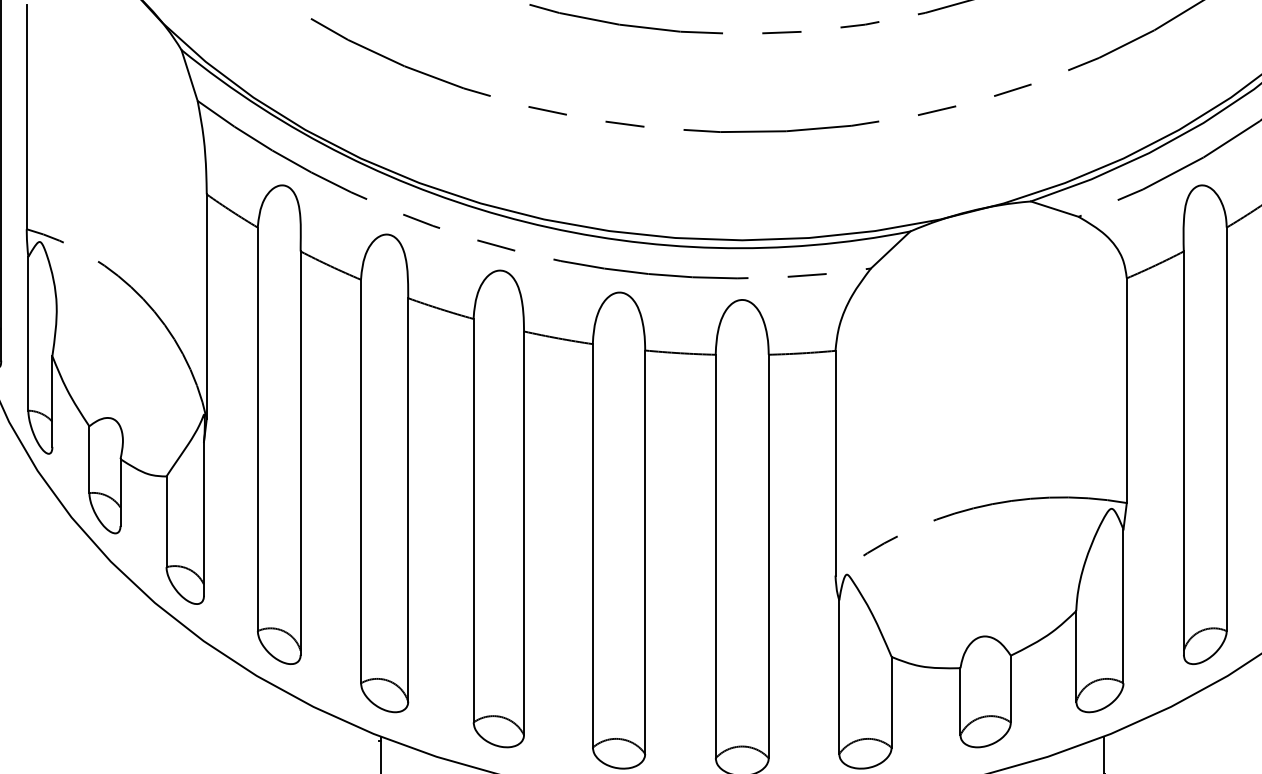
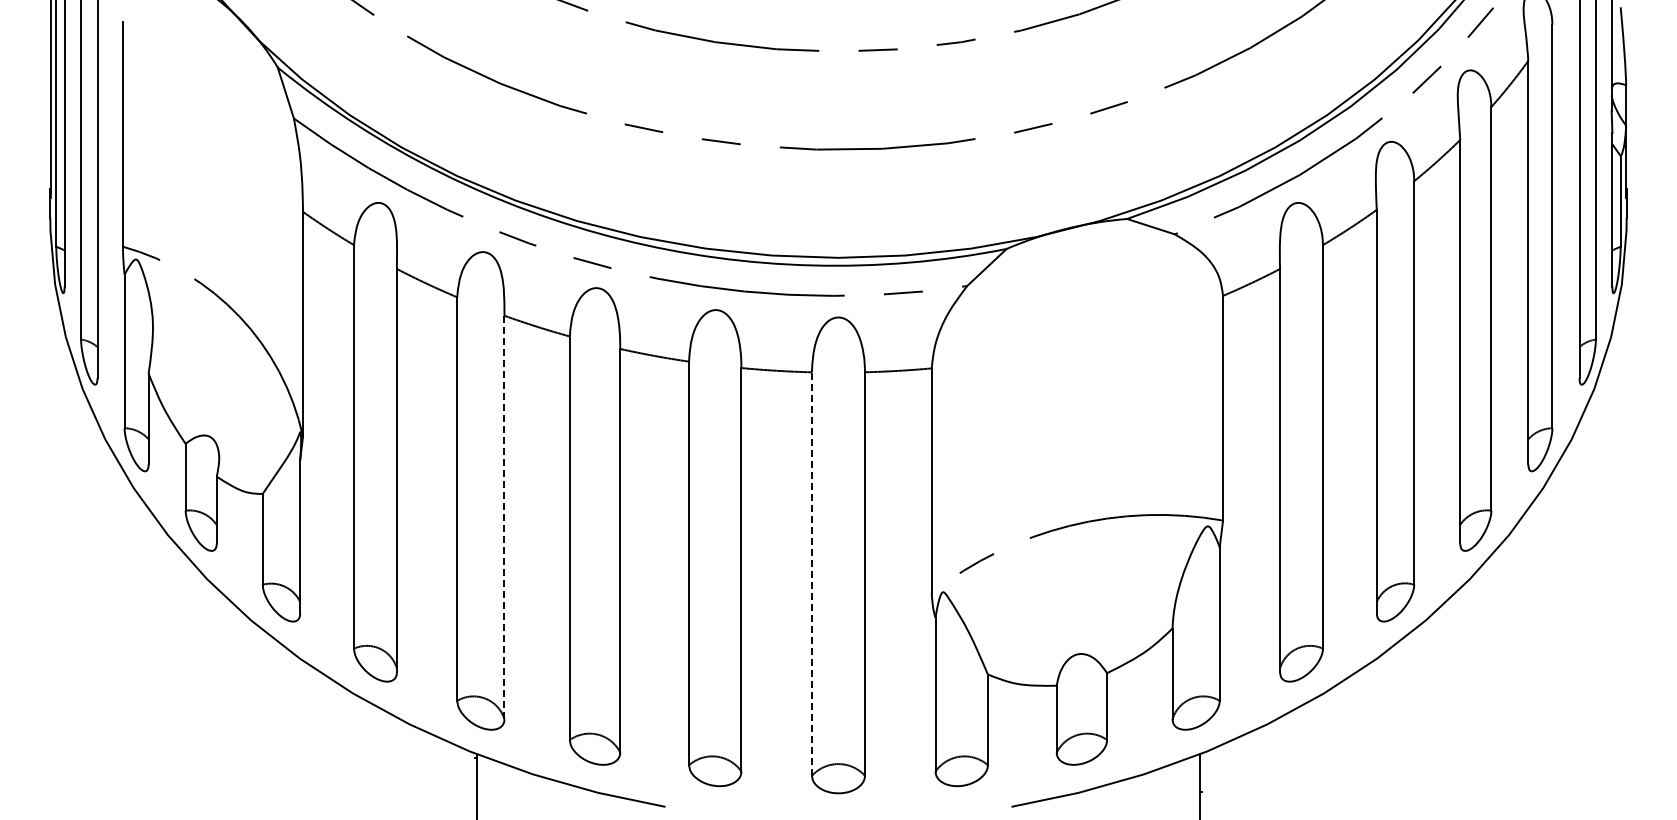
line: (408, 499) -> (504, 517), solid -> dashed
line: (715, 556) -> (811, 574), solid -> dashed

